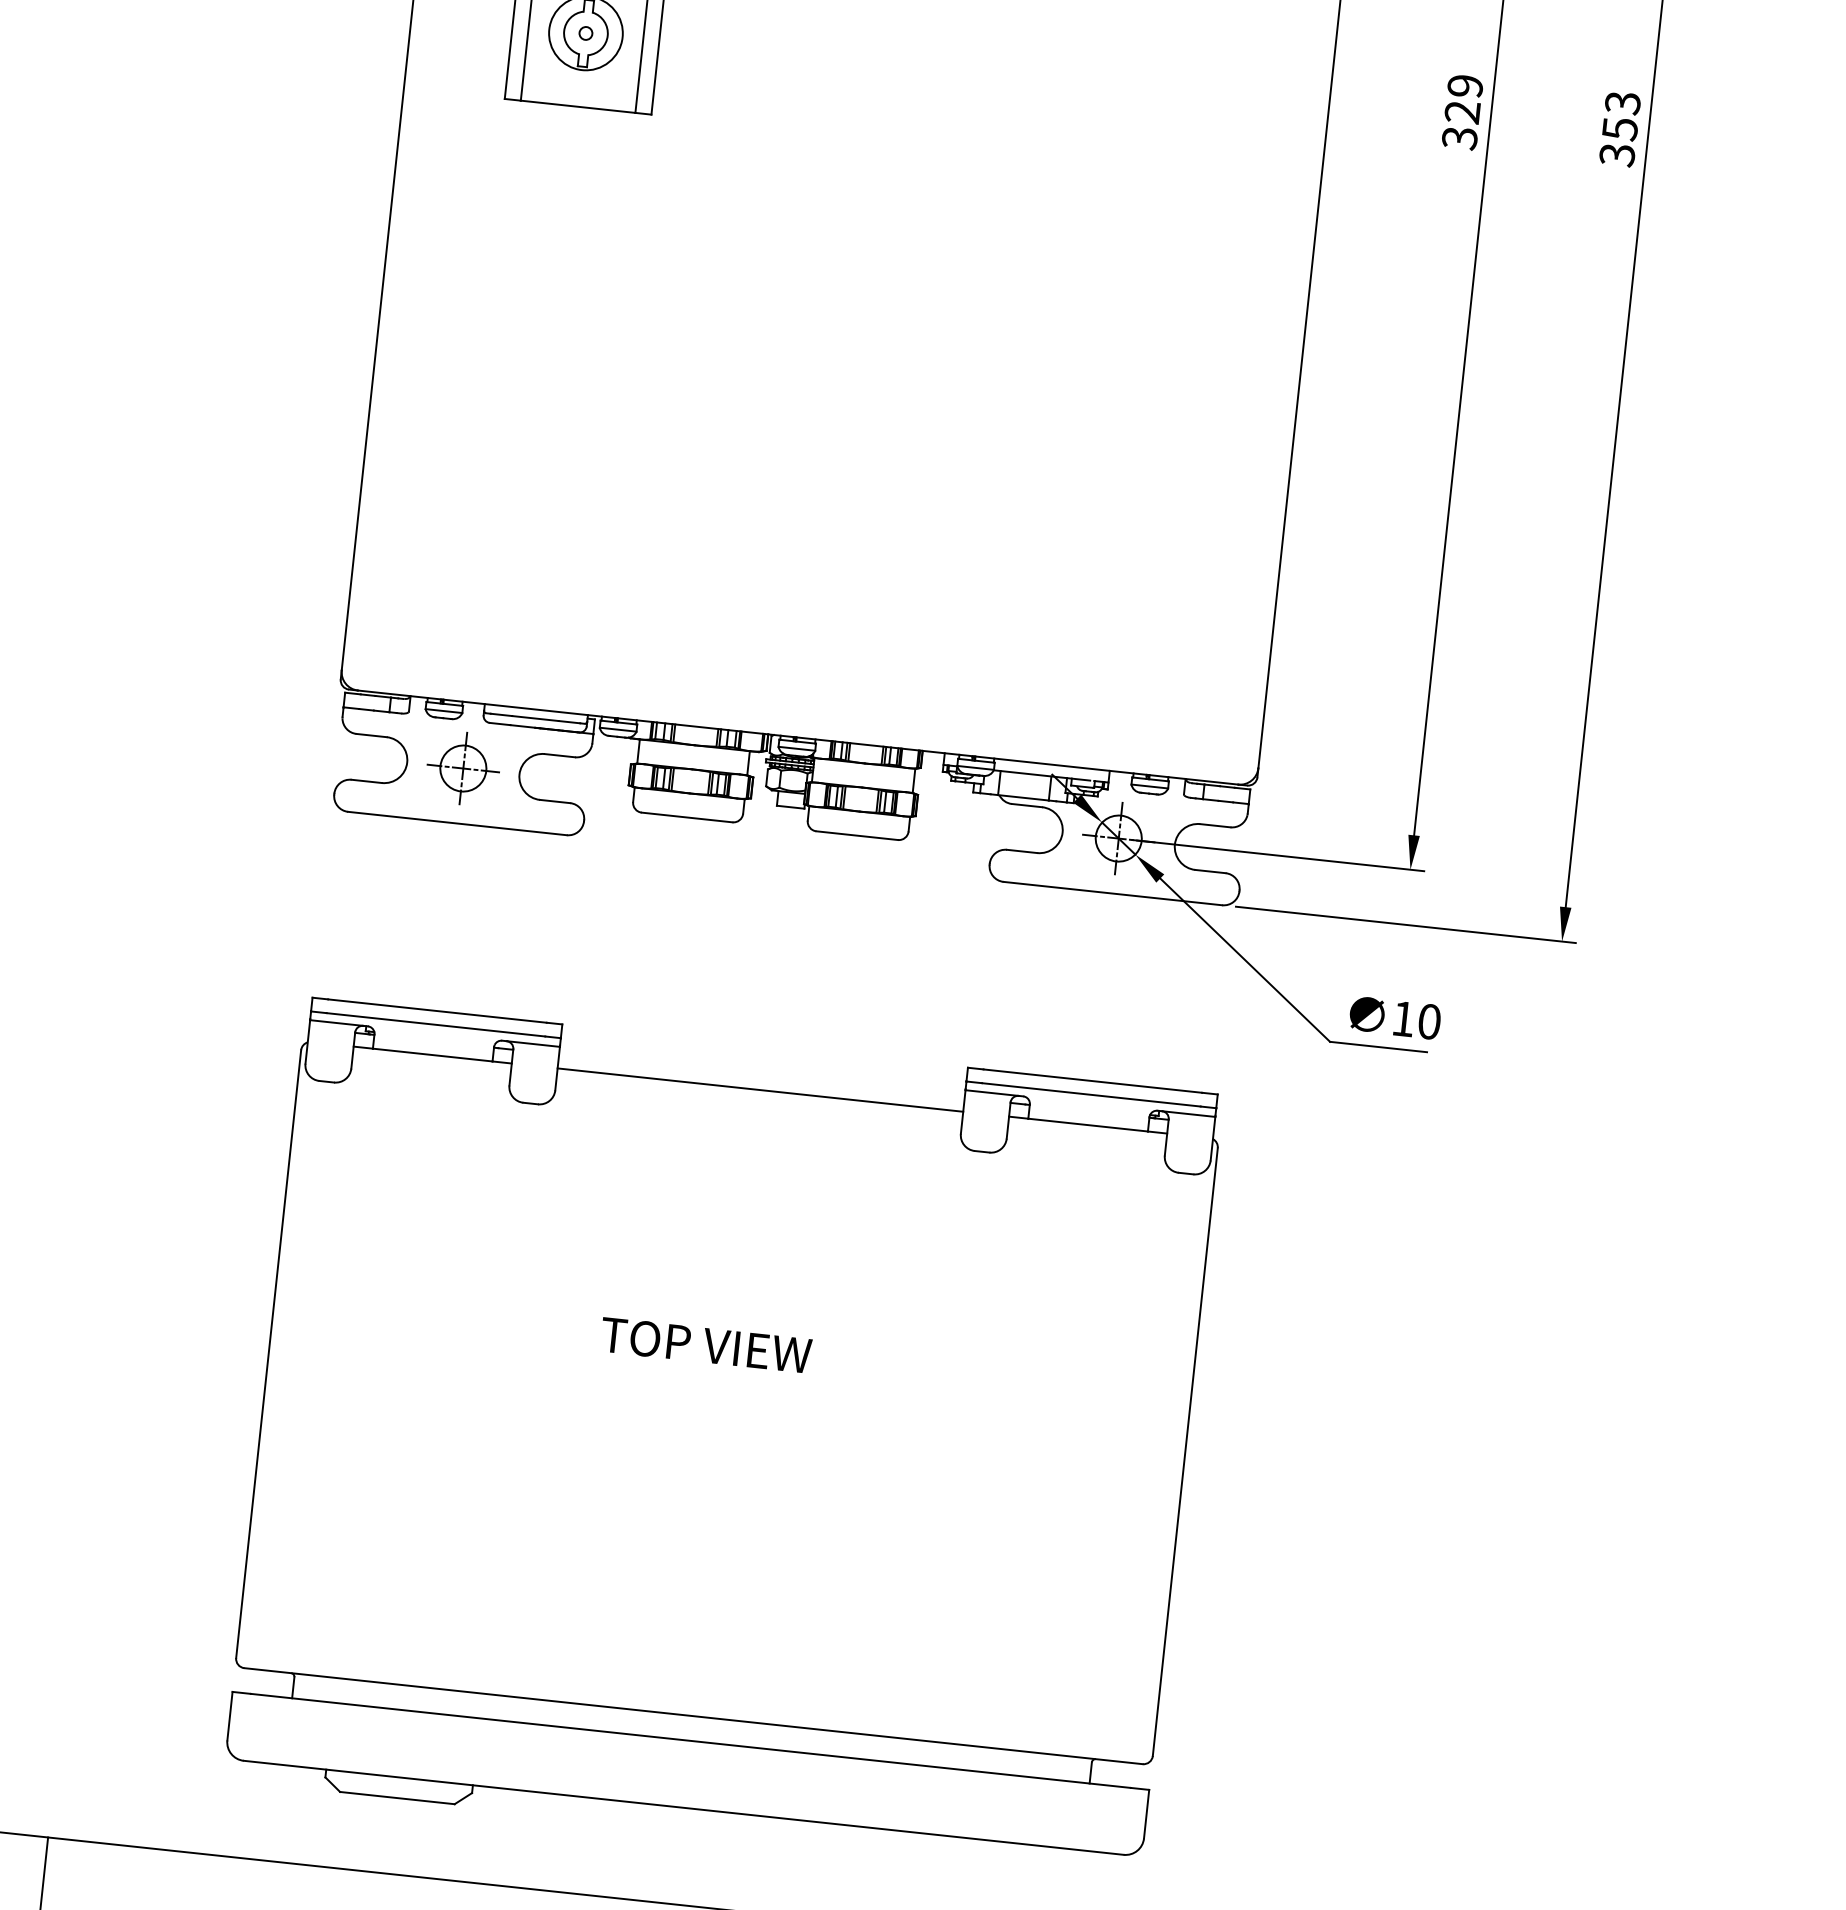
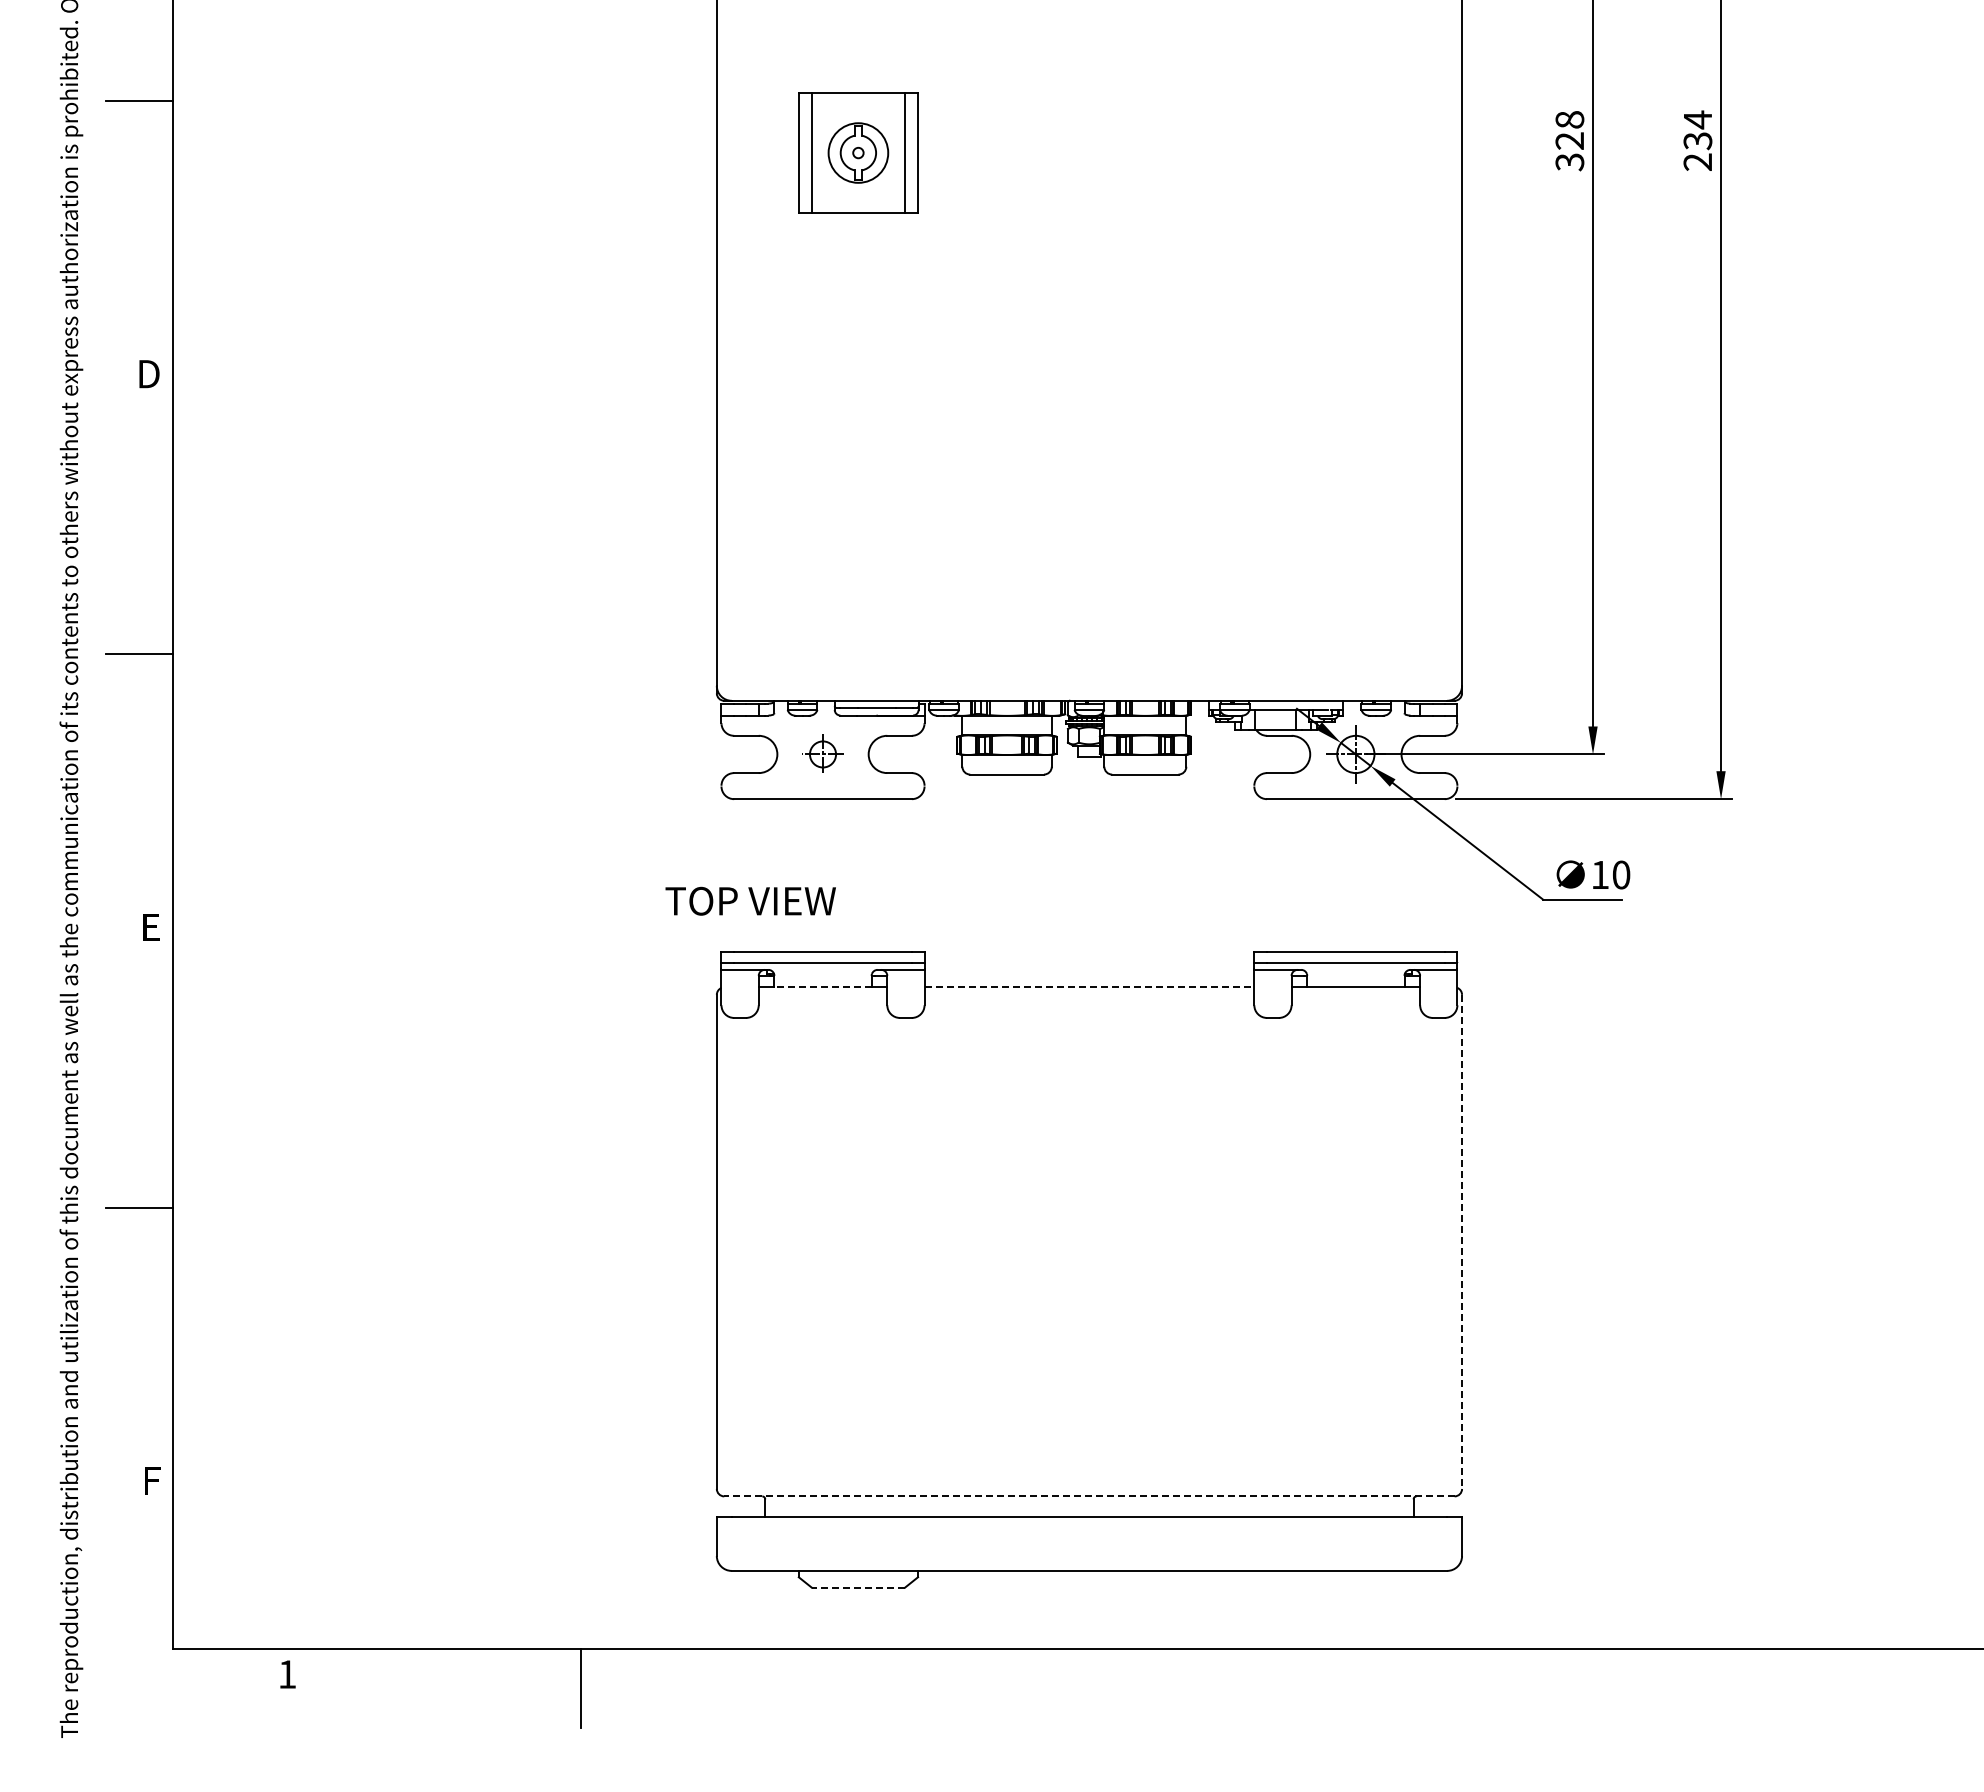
text: (1464, 85) -> (1569, 119), 329 -> 328
text: (1619, 128) -> (1697, 140), 353 -> 234
part: (462, 768) -> (822, 754), size x0.7
line: (433, 1055) -> (823, 987), solid -> dashed
line: (760, 1090) -> (1089, 987), solid -> dashed
text: (705, 1344) -> (750, 900), moved
line: (1185, 1452) -> (1462, 1242), solid -> dashed
line: (692, 1716) -> (1088, 1496), solid -> dashed
line: (397, 1797) -> (858, 1587), solid -> dashed

